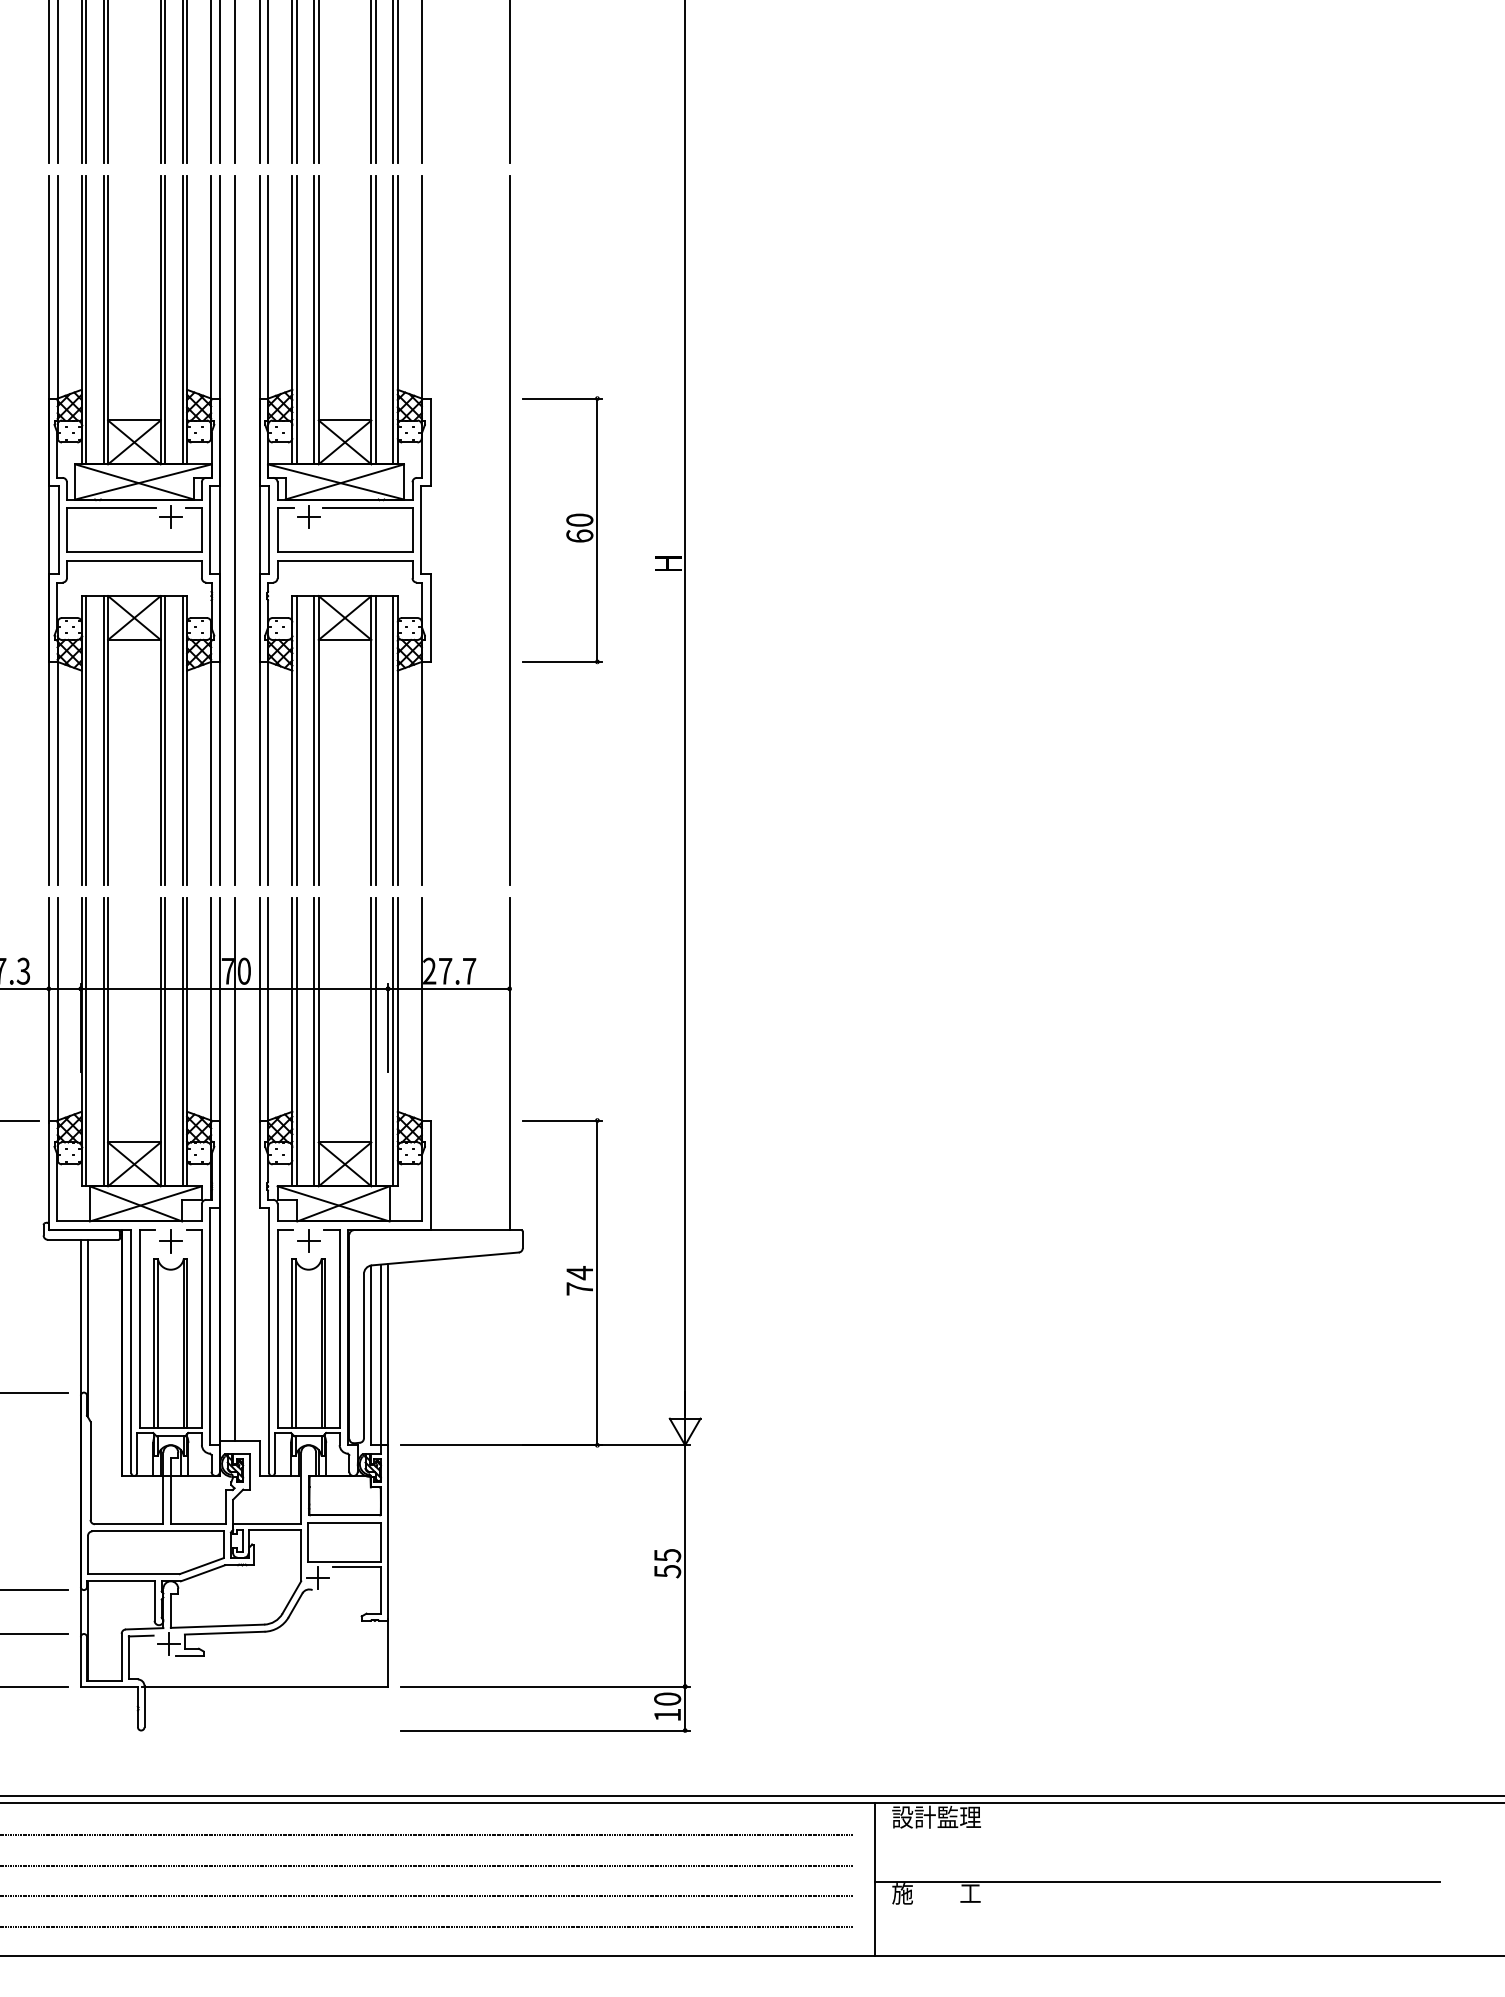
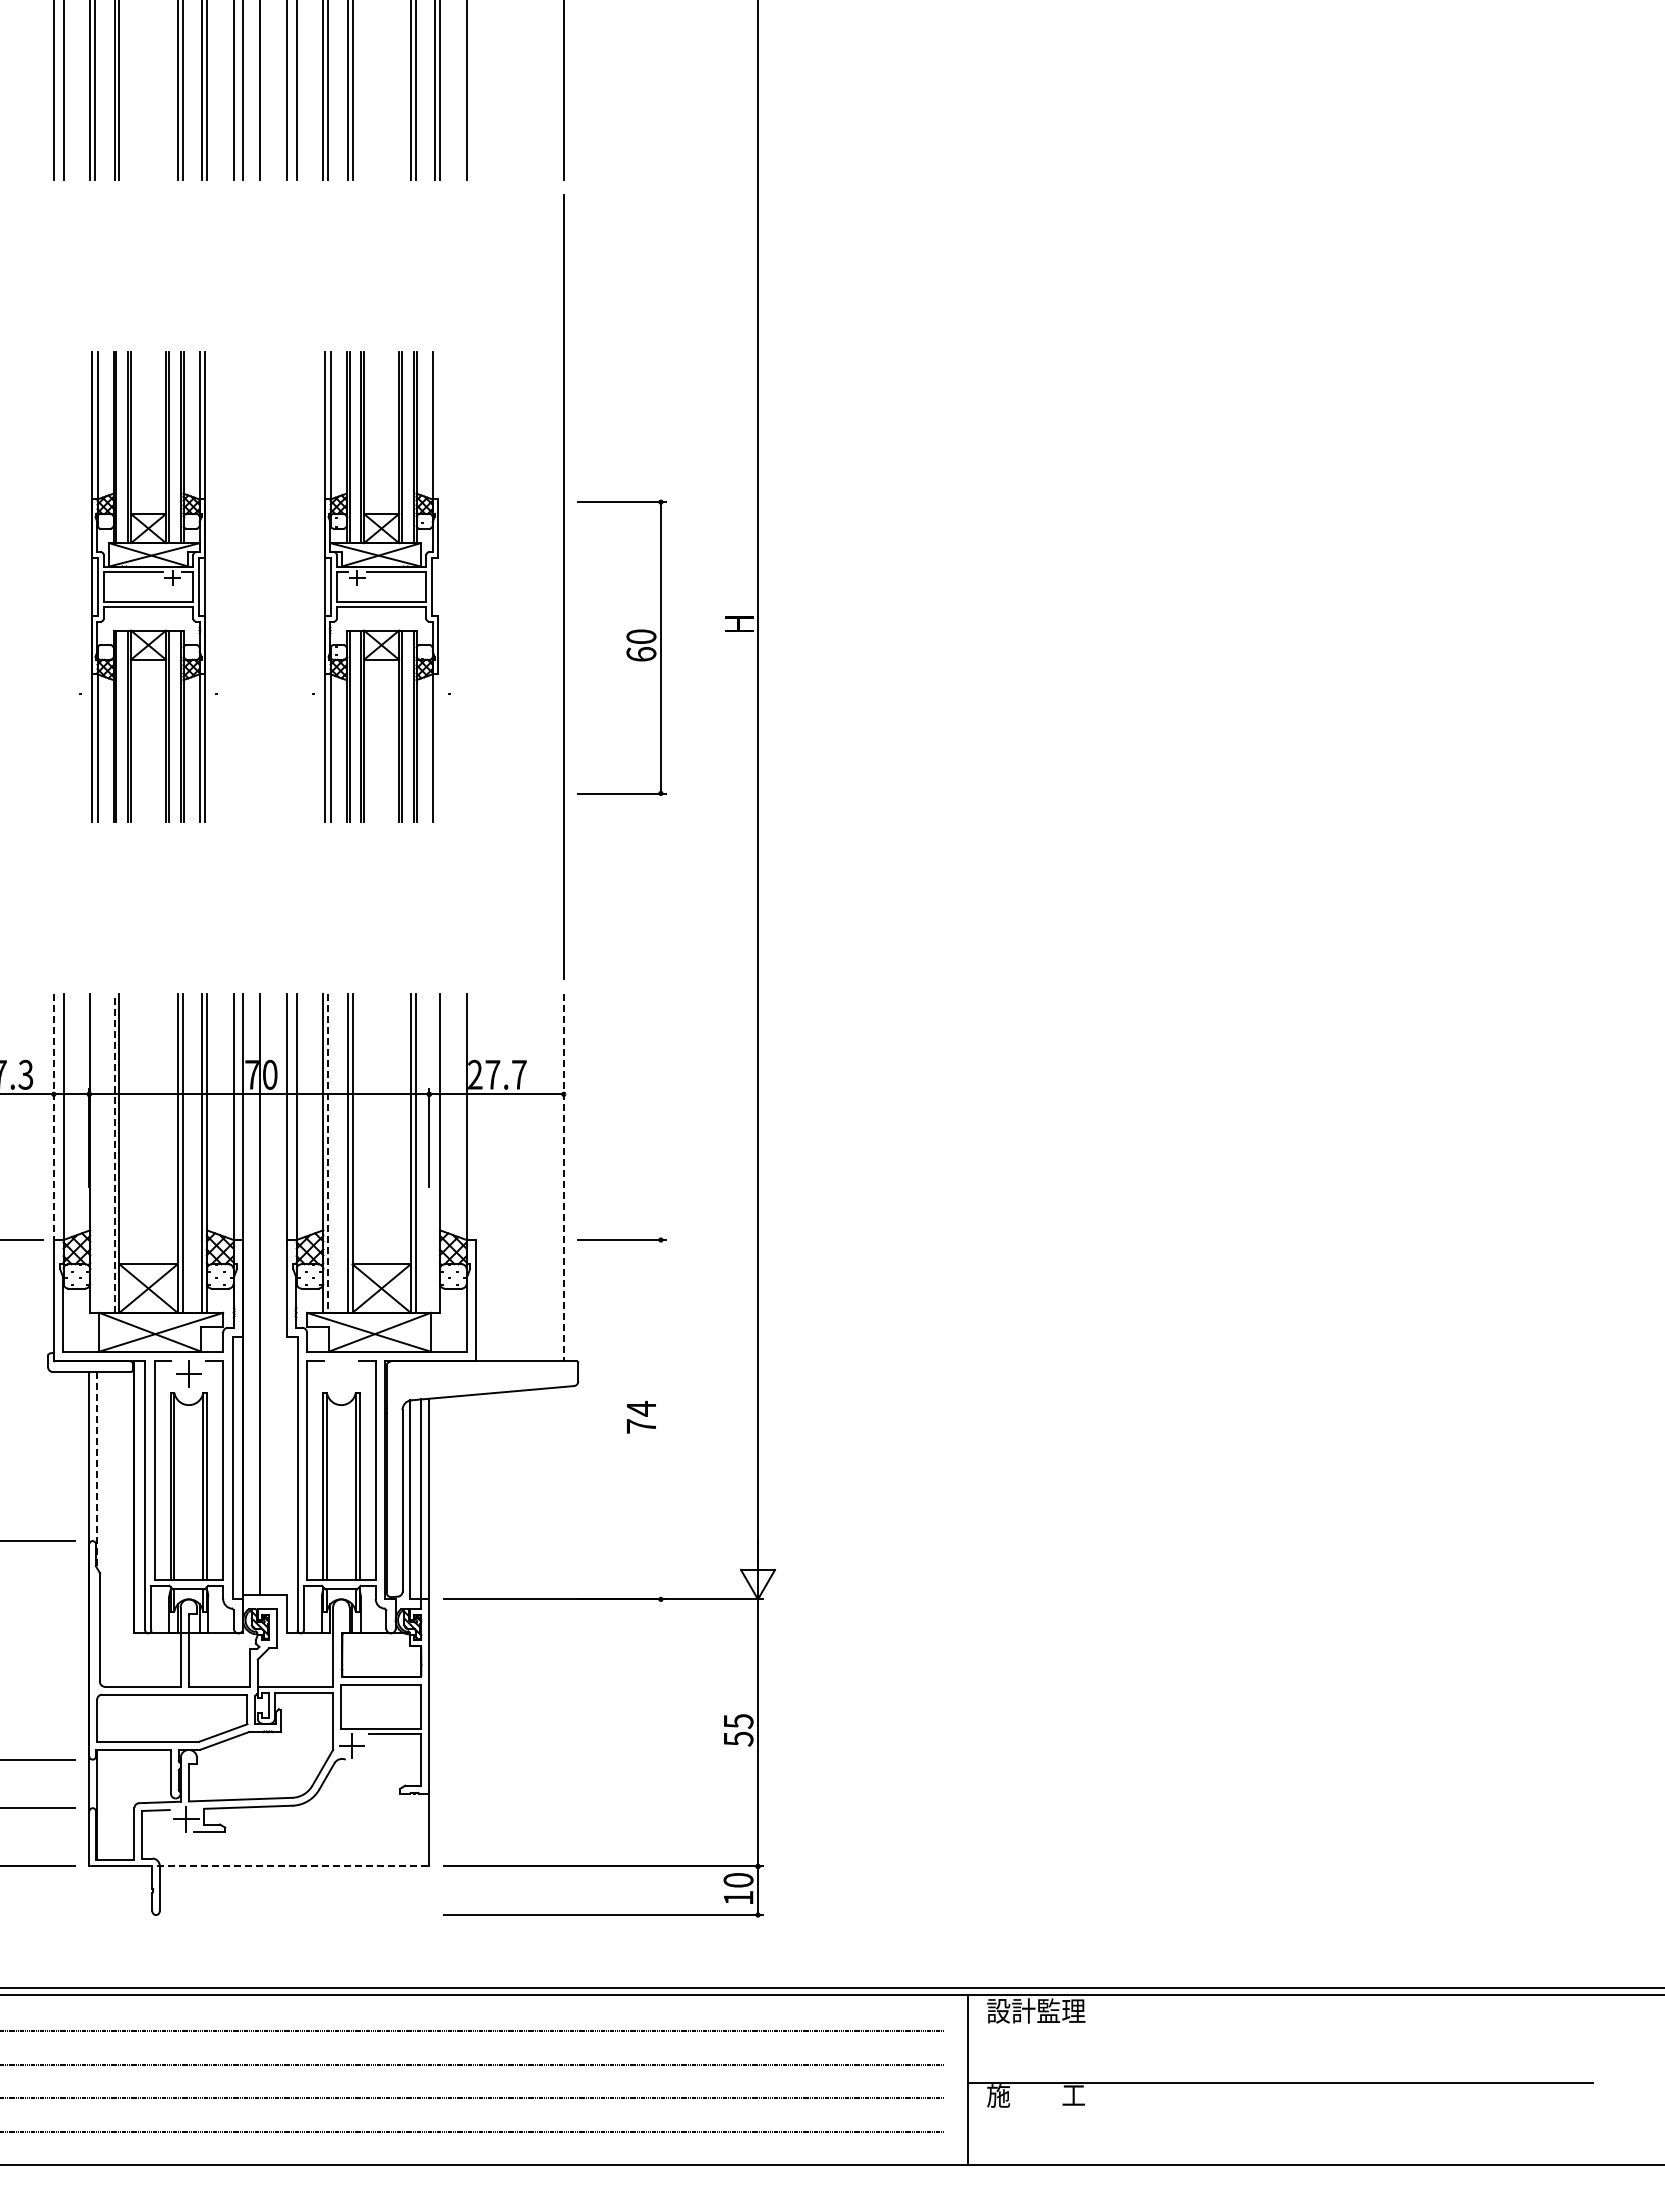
part: (134, 529) -> (148, 586), size x0.6
line: (235, 529) -> (260, 586), removed
part: (344, 529) -> (381, 586), size x0.6
part: (561, 529) -> (621, 647), moved
line: (48, 1010) -> (53, 1118), solid -> dashed
line: (86, 1041) -> (95, 1152), removed
line: (393, 1041) -> (435, 1152), removed
line: (103, 1042) -> (114, 1153), solid -> dashed
line: (297, 1042) -> (328, 1153), solid -> dashed
line: (509, 1064) -> (563, 1177), solid -> dashed
part: (307, 1241) -> (340, 1373), removed
line: (597, 1282) -> (660, 1419), removed
line: (88, 1328) -> (97, 1470), solid -> dashed
line: (265, 1686) -> (293, 1866), solid -> dashed

